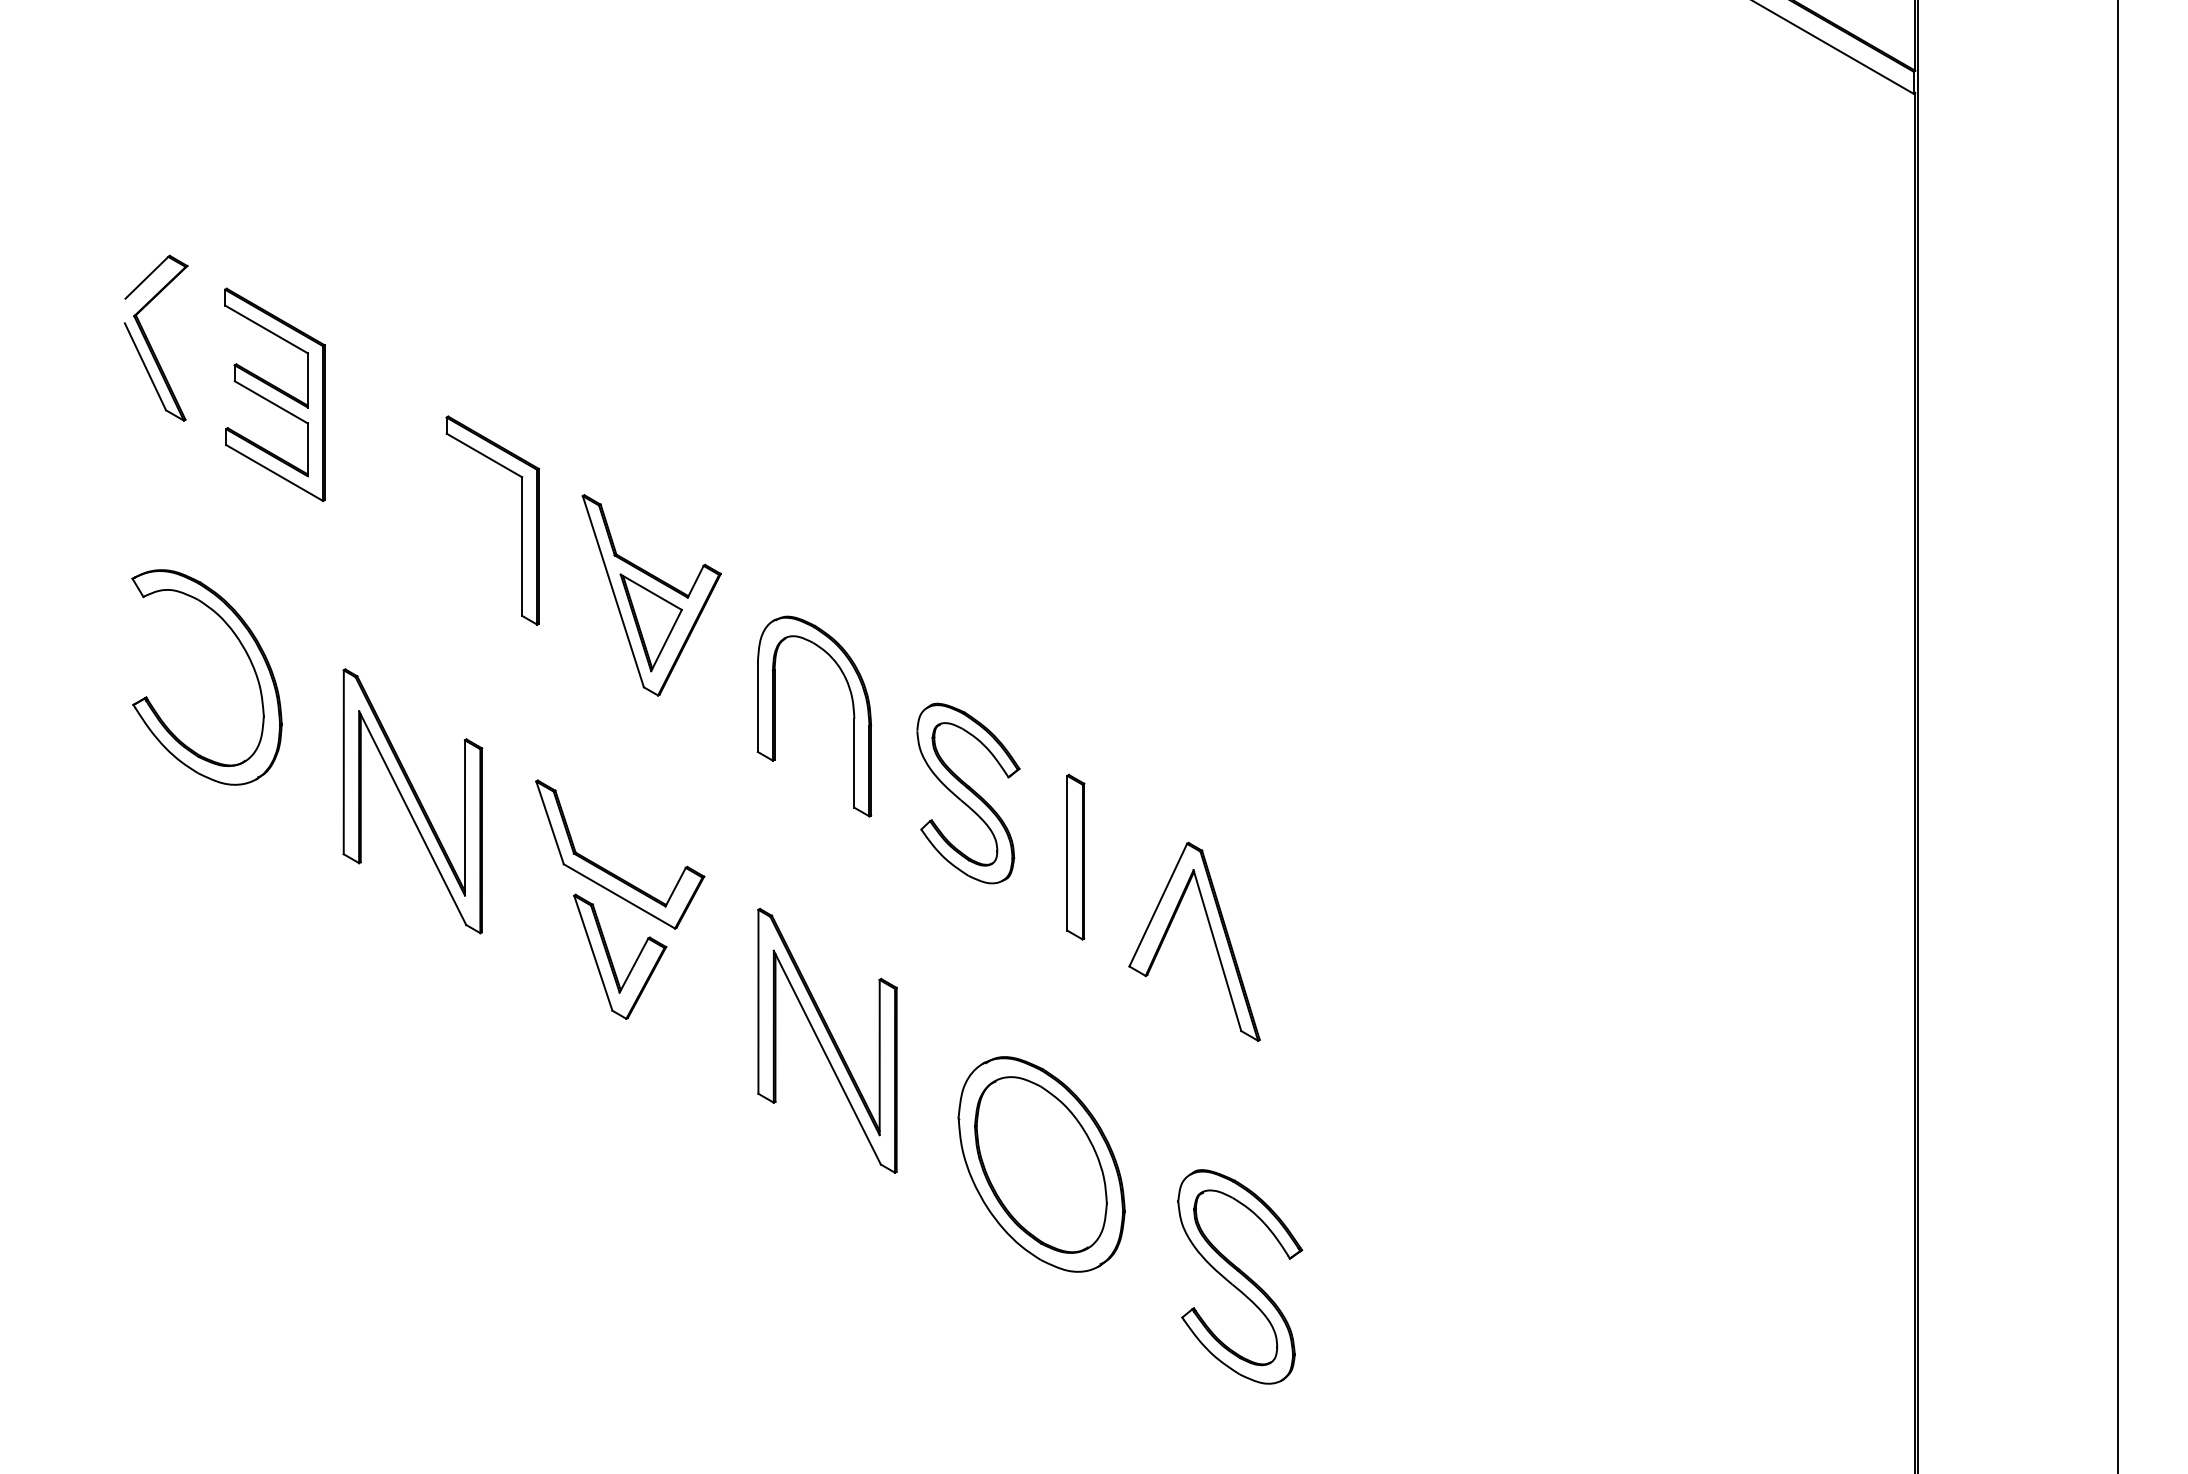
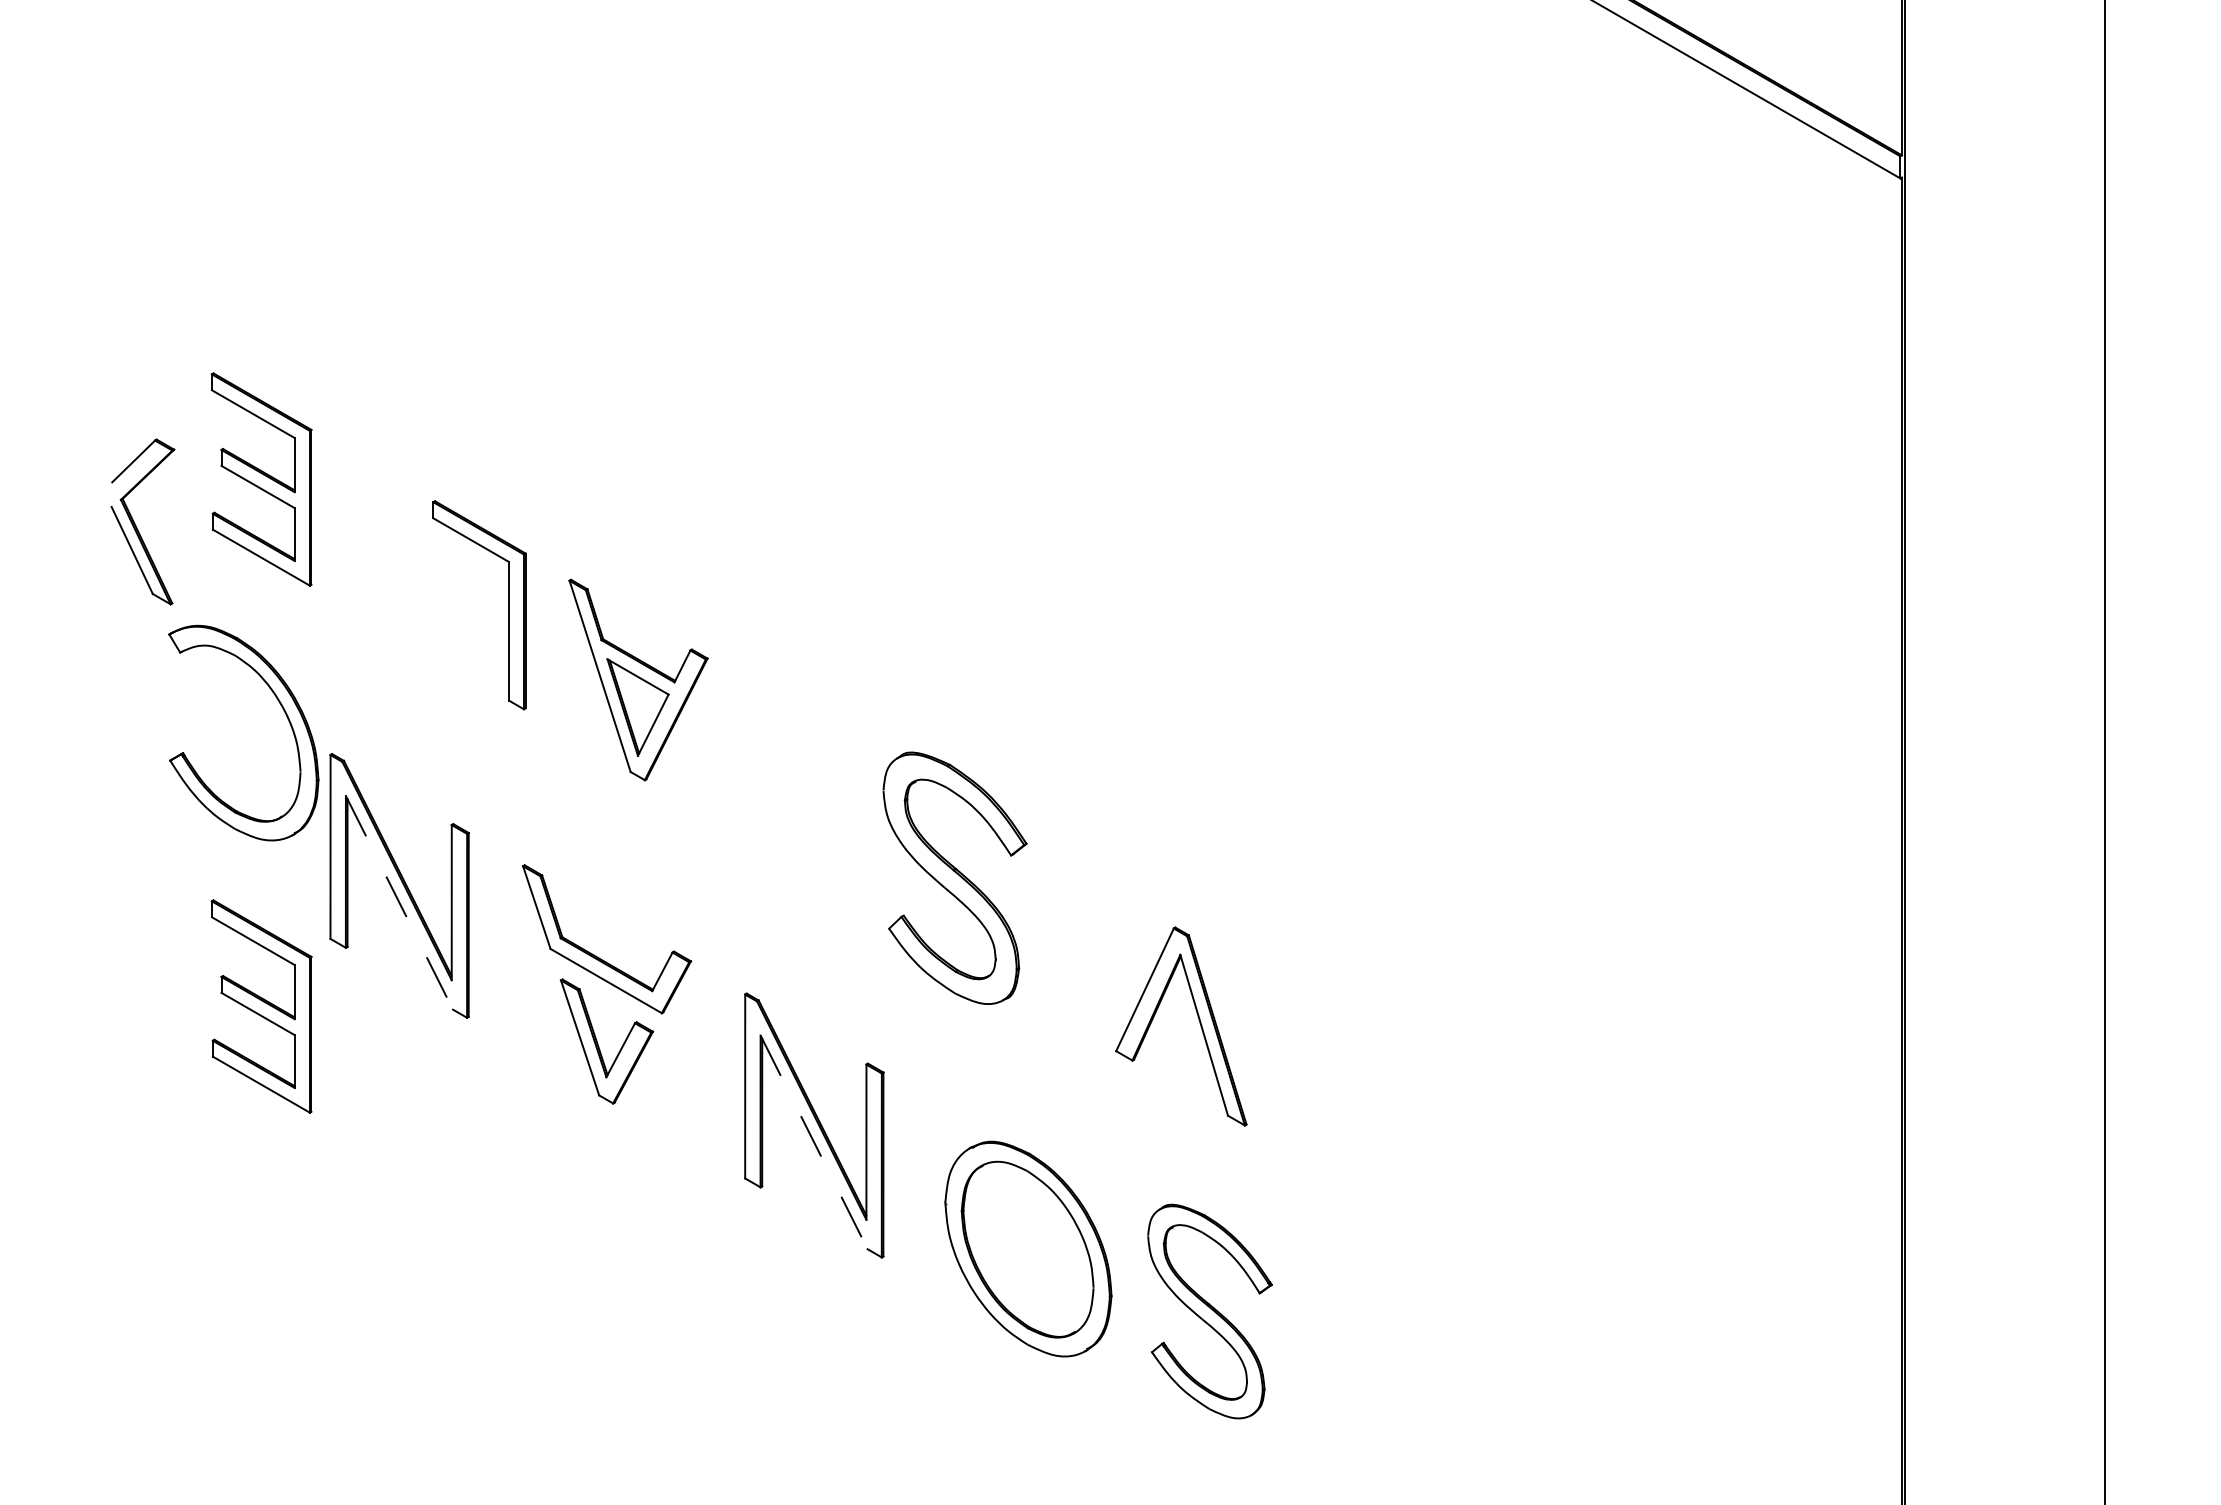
part: (149, 341) -> (136, 525), moved
part: (245, 653) -> (282, 709), moved
part: (774, 716) -> (761, 801), removed
part: (968, 792) -> (955, 877), size x1.4
line: (412, 817) -> (399, 902), solid -> dashed
part: (1075, 856) -> (1062, 941), removed
part: (274, 921) -> (261, 1006), added
line: (827, 1057) -> (814, 1142), solid -> dashed
part: (1239, 1276) -> (1209, 1311), moved

